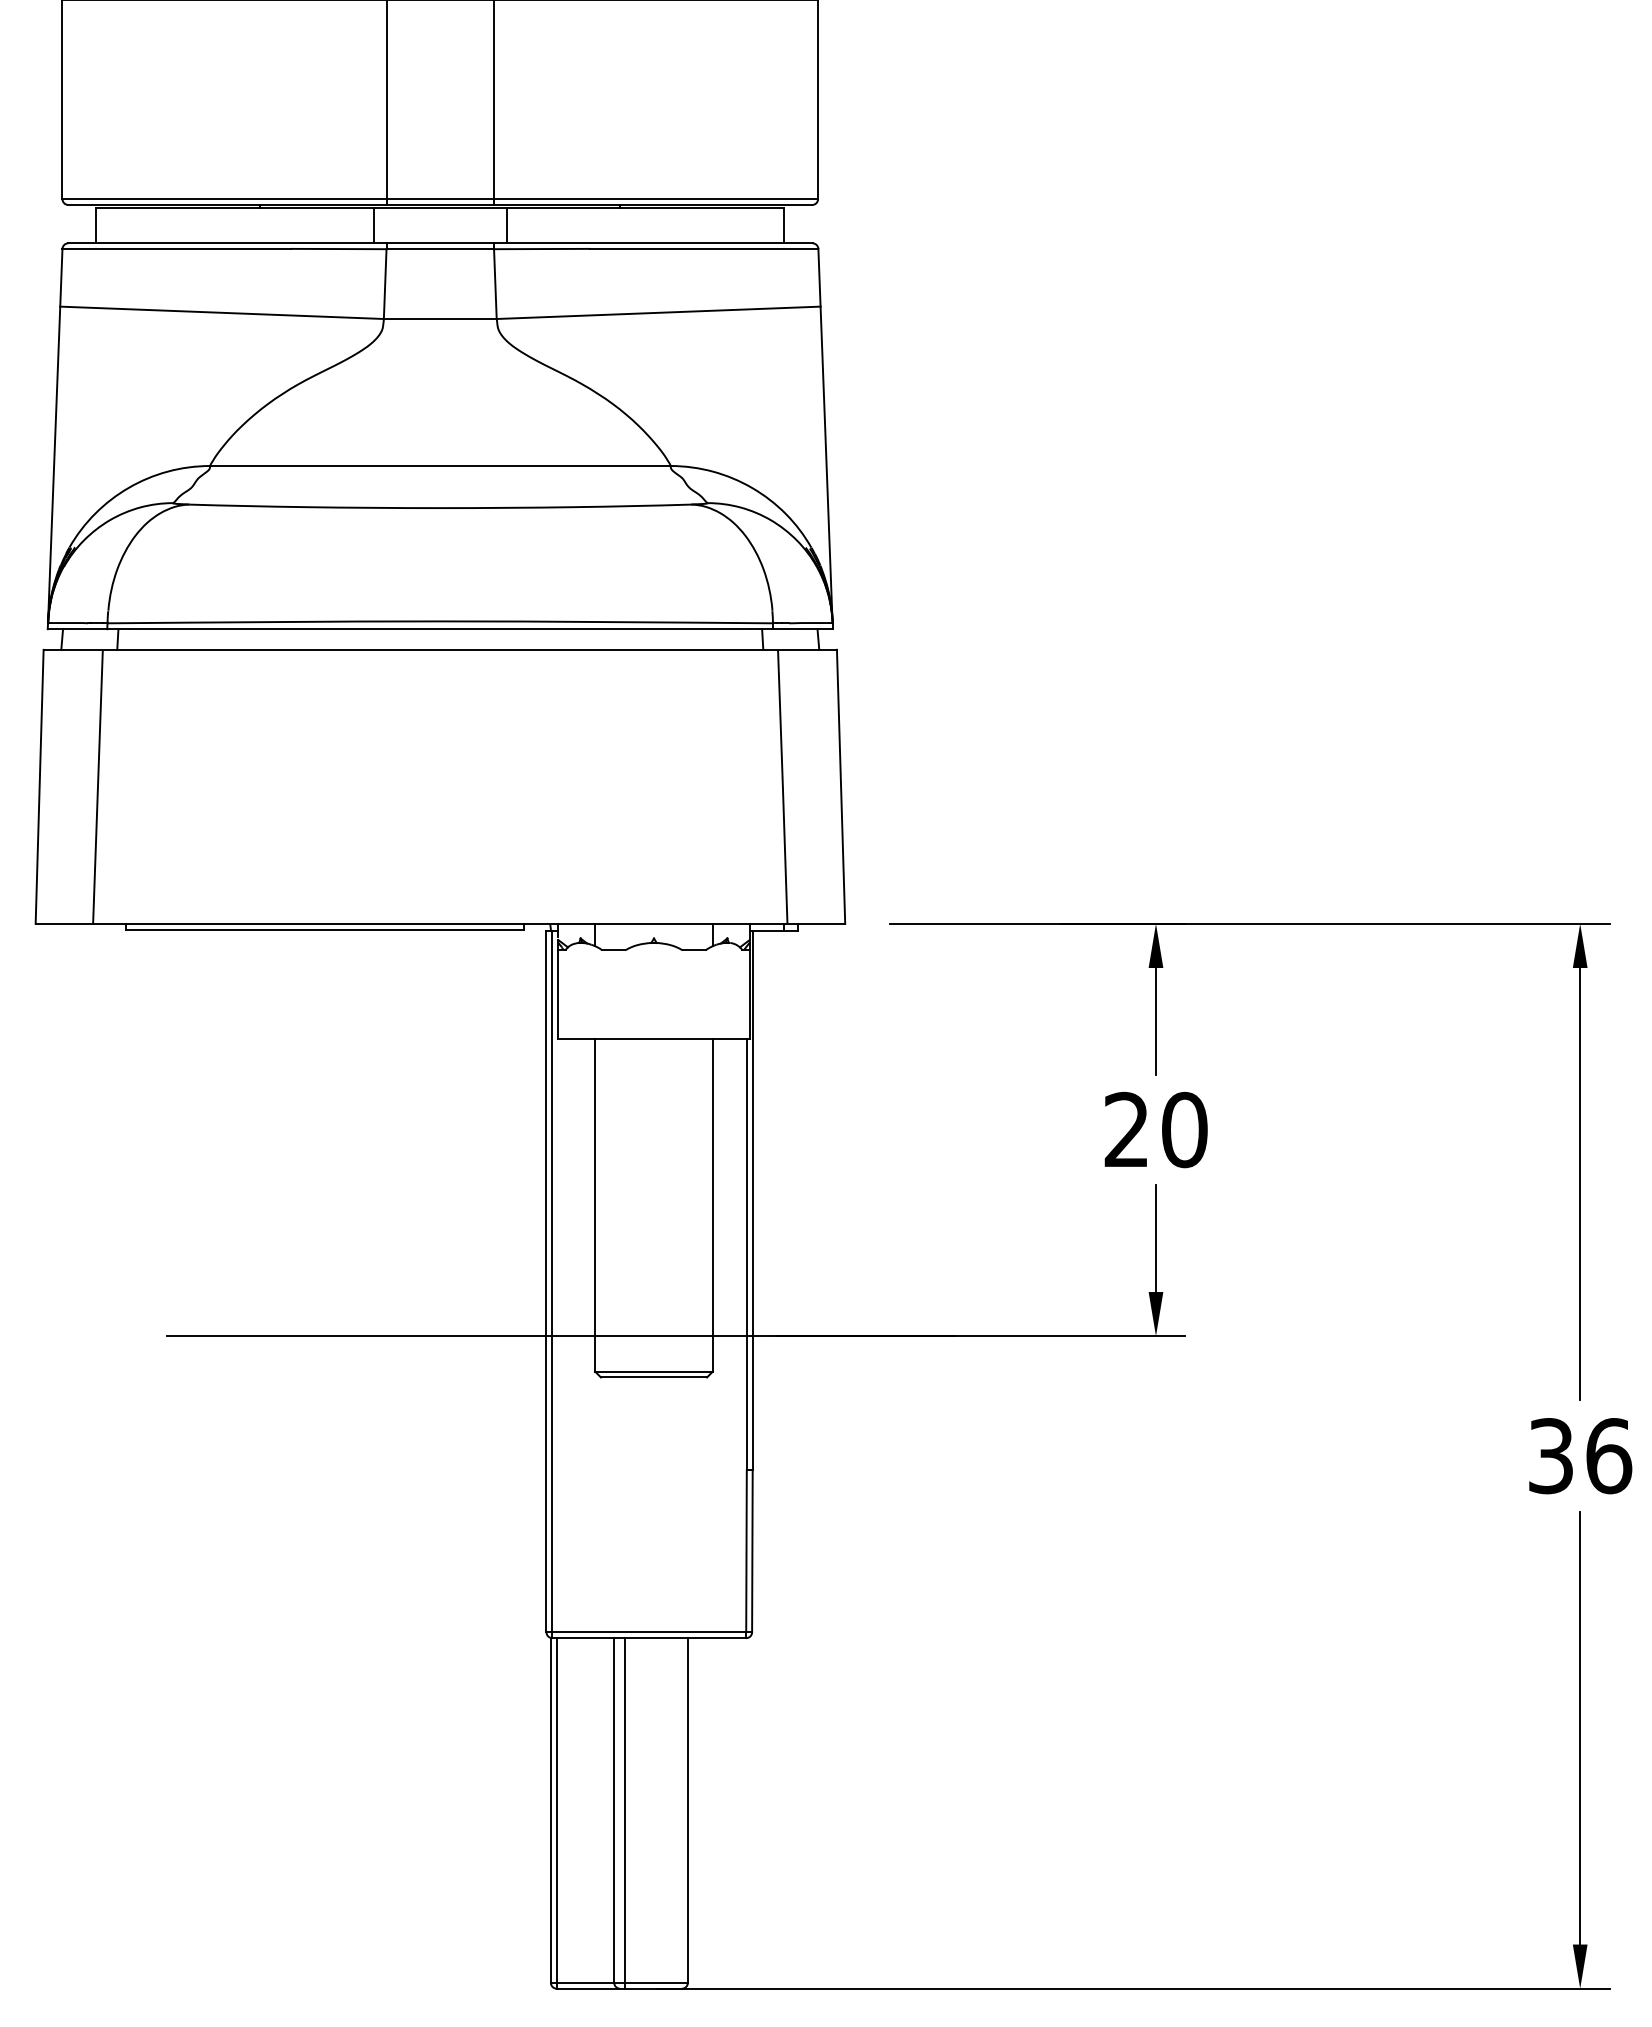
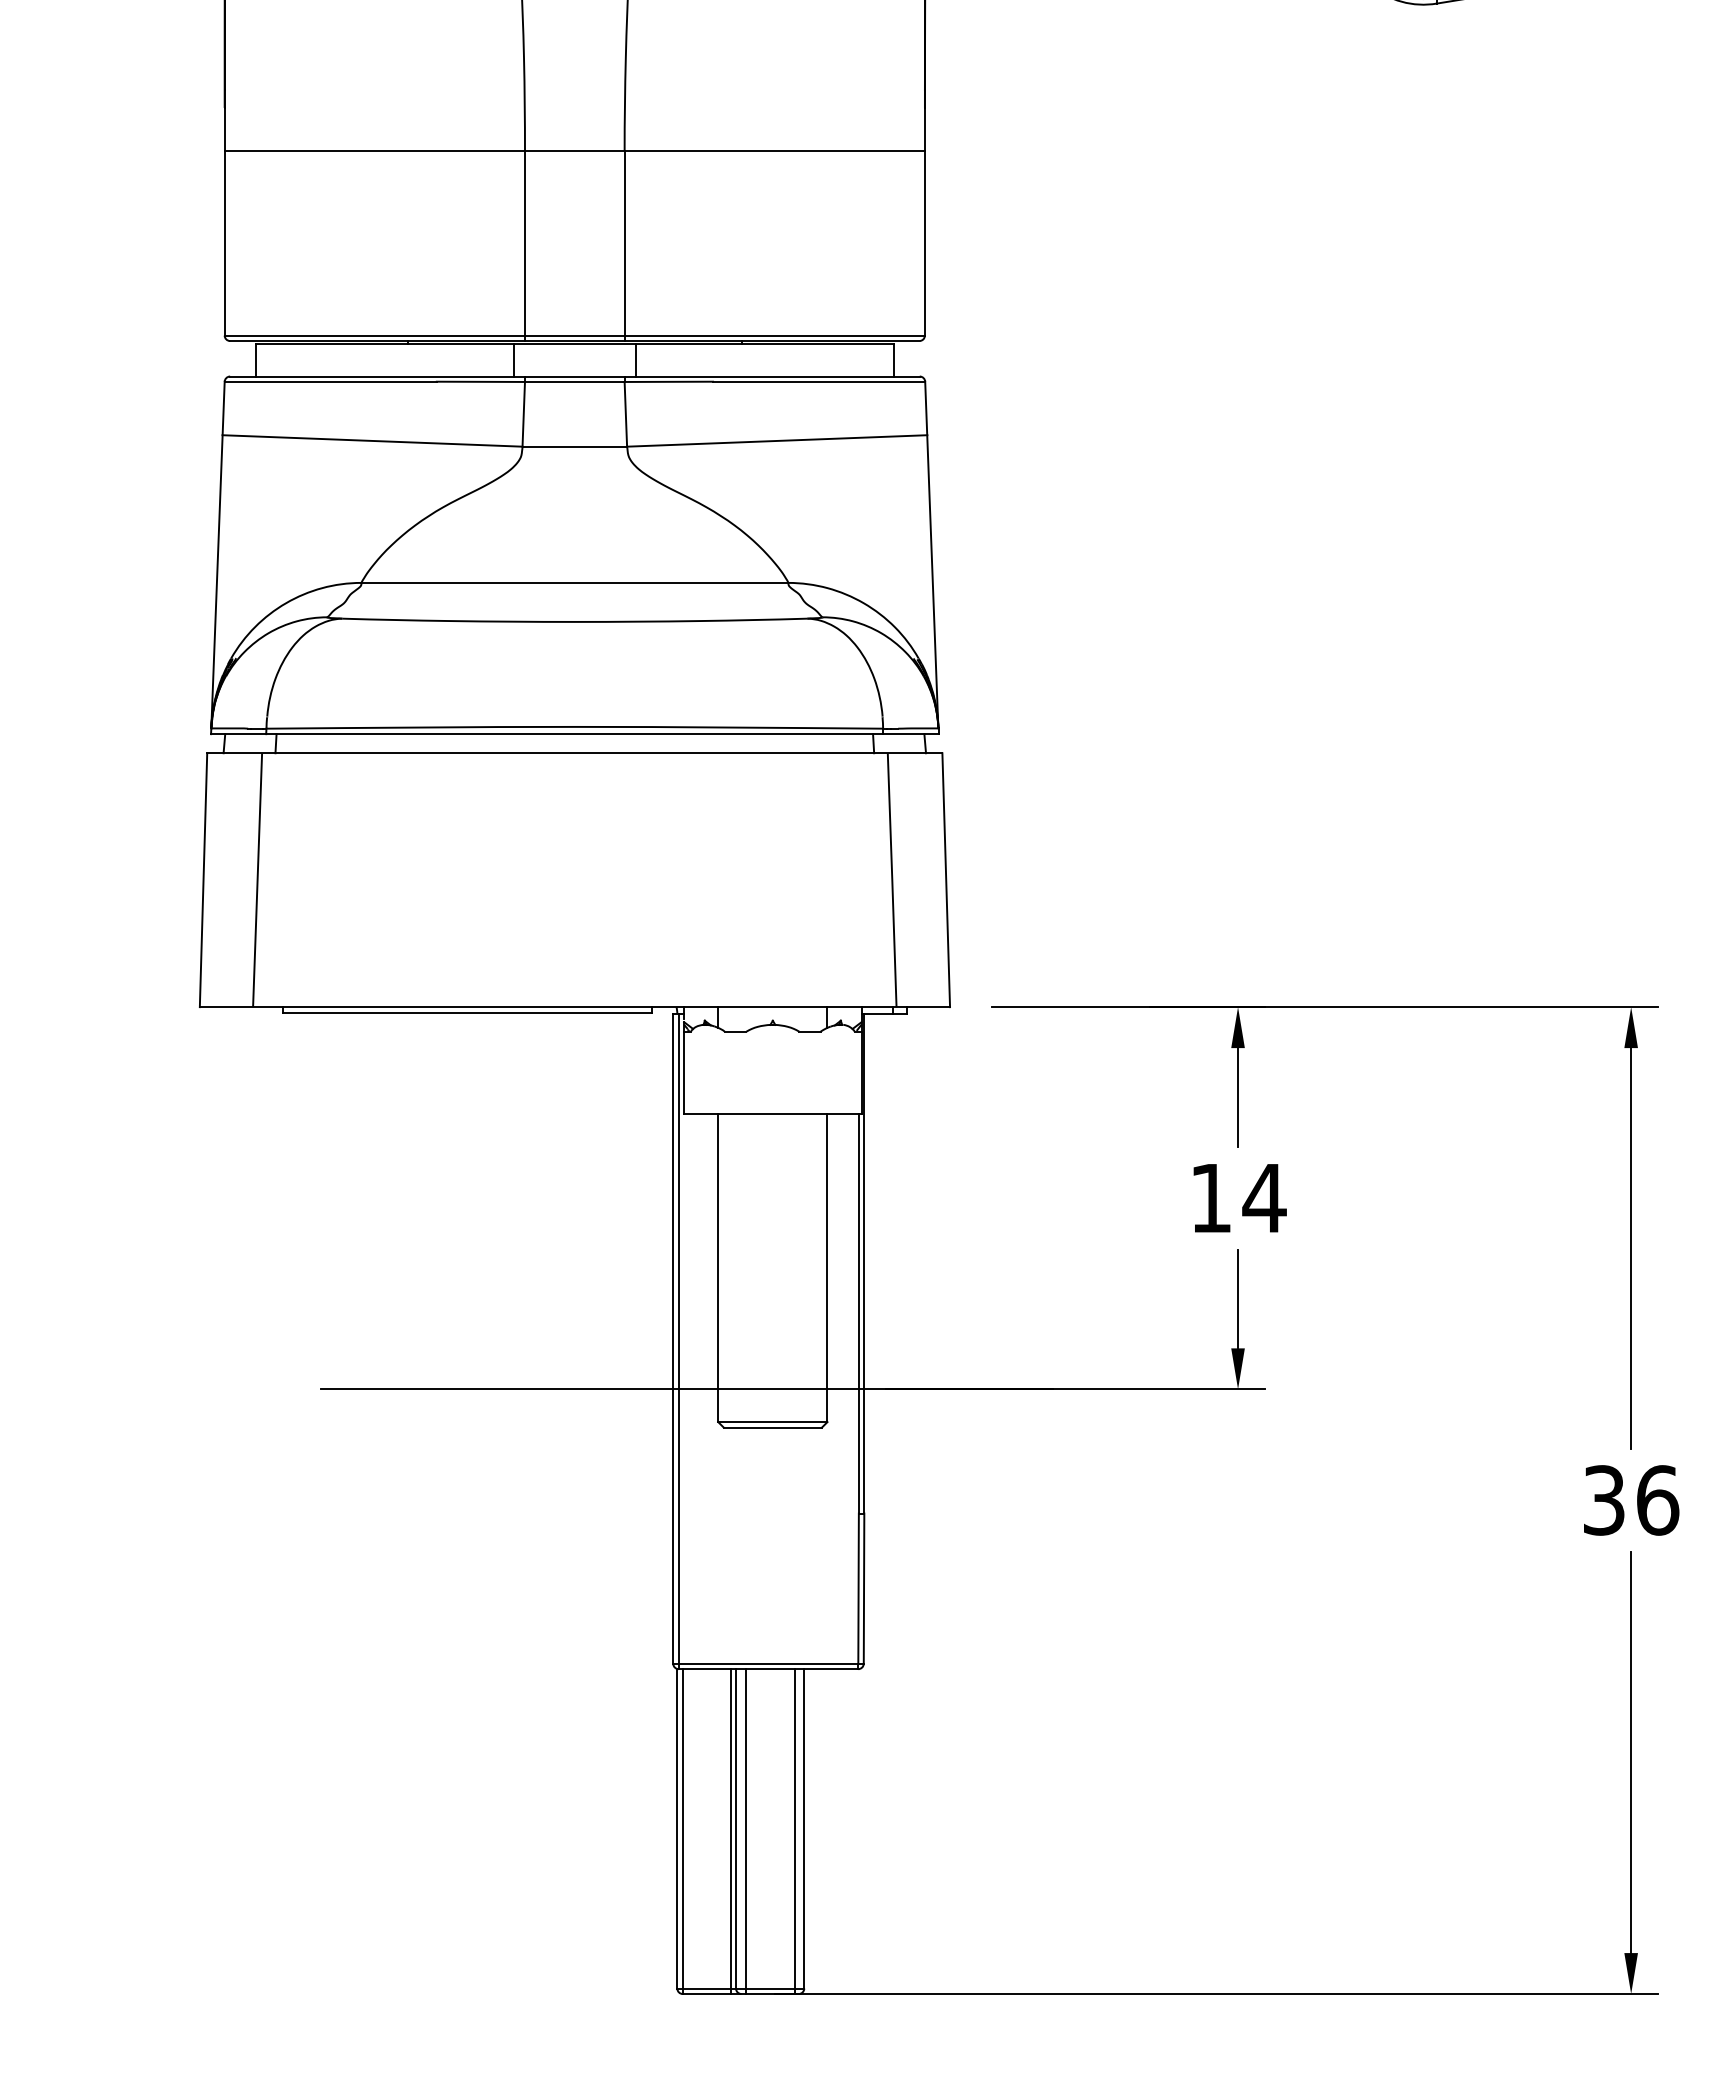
text: (1156, 1129) -> (1238, 1197), 20 -> 14
line: (608, 1813) -> (730, 1831), added
line: (677, 1813) -> (794, 1831), added

